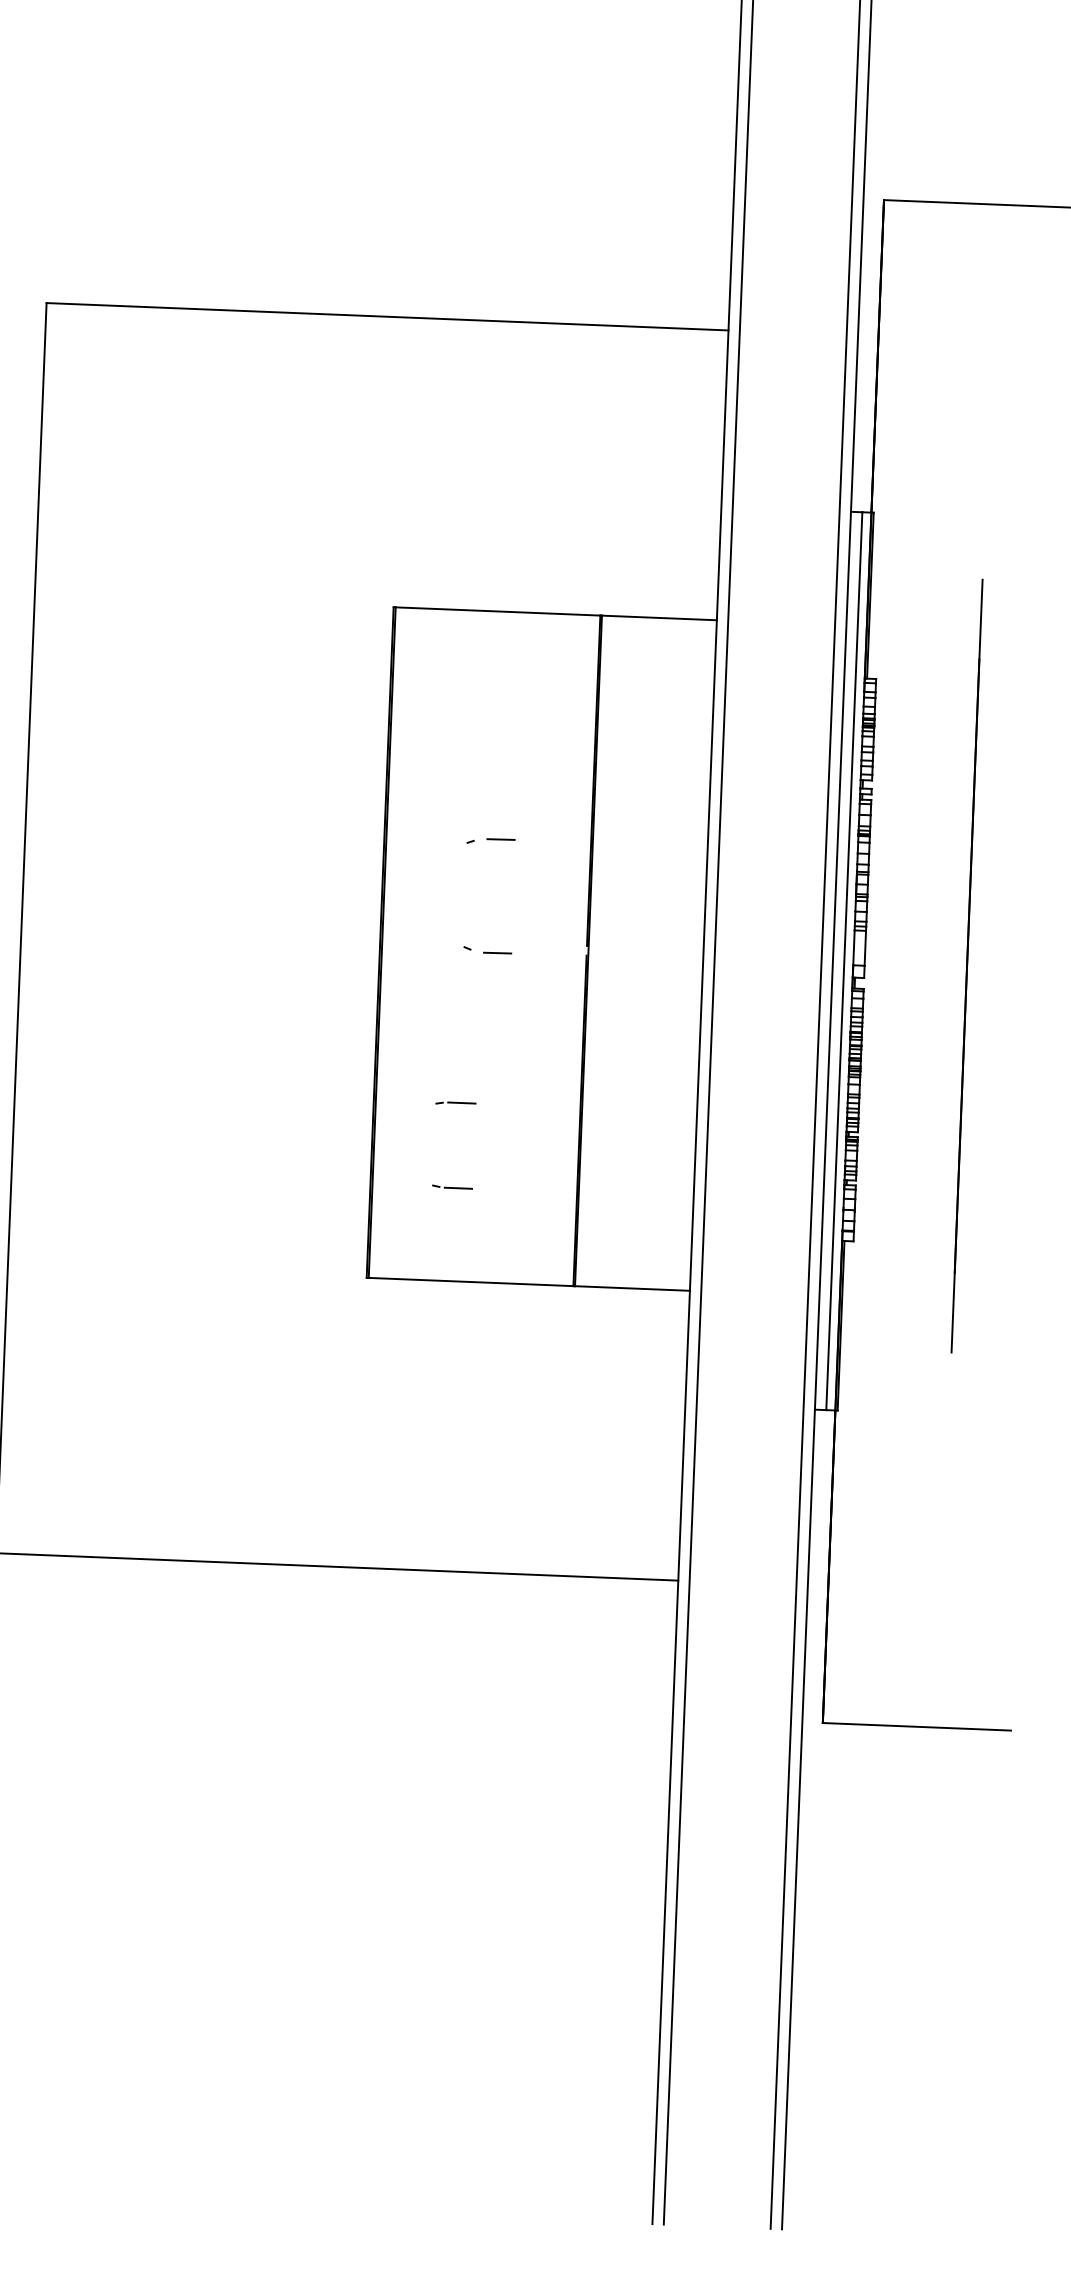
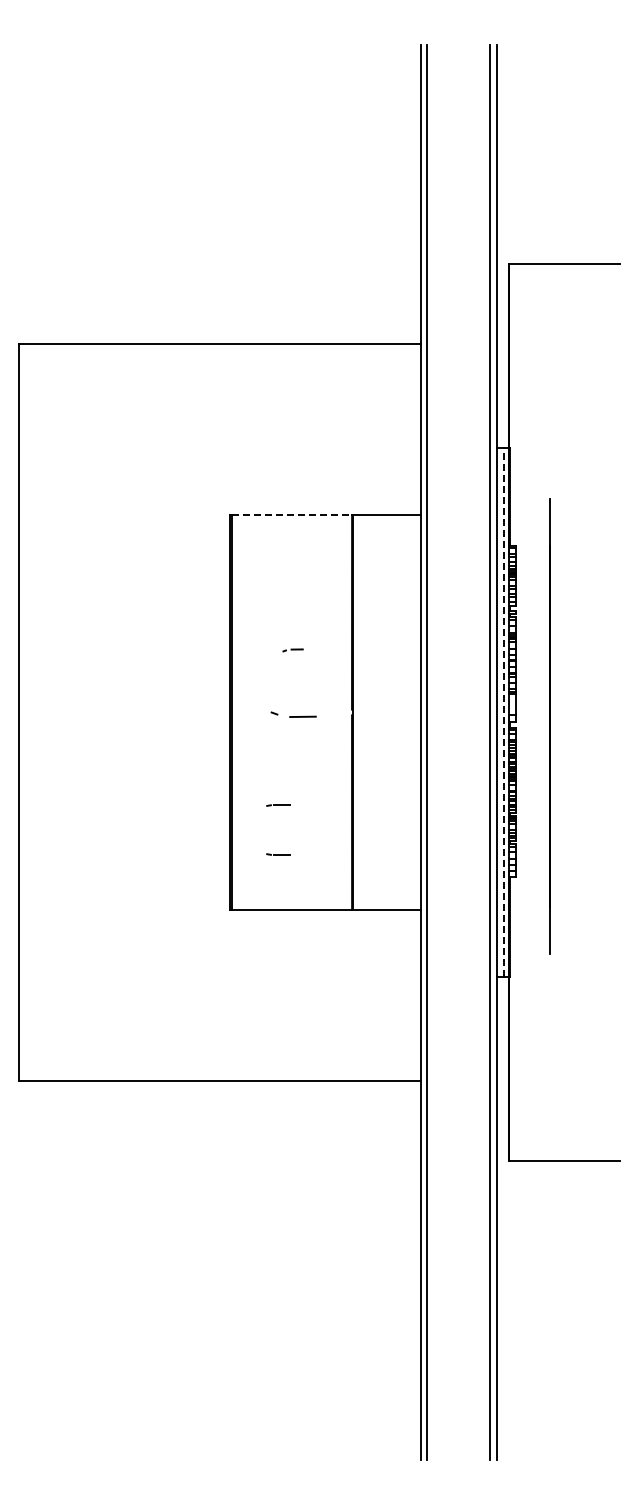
line: (499, 612) -> (292, 515), solid -> dashed
part: (489, 841) -> (292, 650), size x0.7
part: (487, 950) -> (293, 714), size x1.6
line: (843, 961) -> (503, 712), solid -> dashed
line: (966, 966) -> (549, 726), moved

